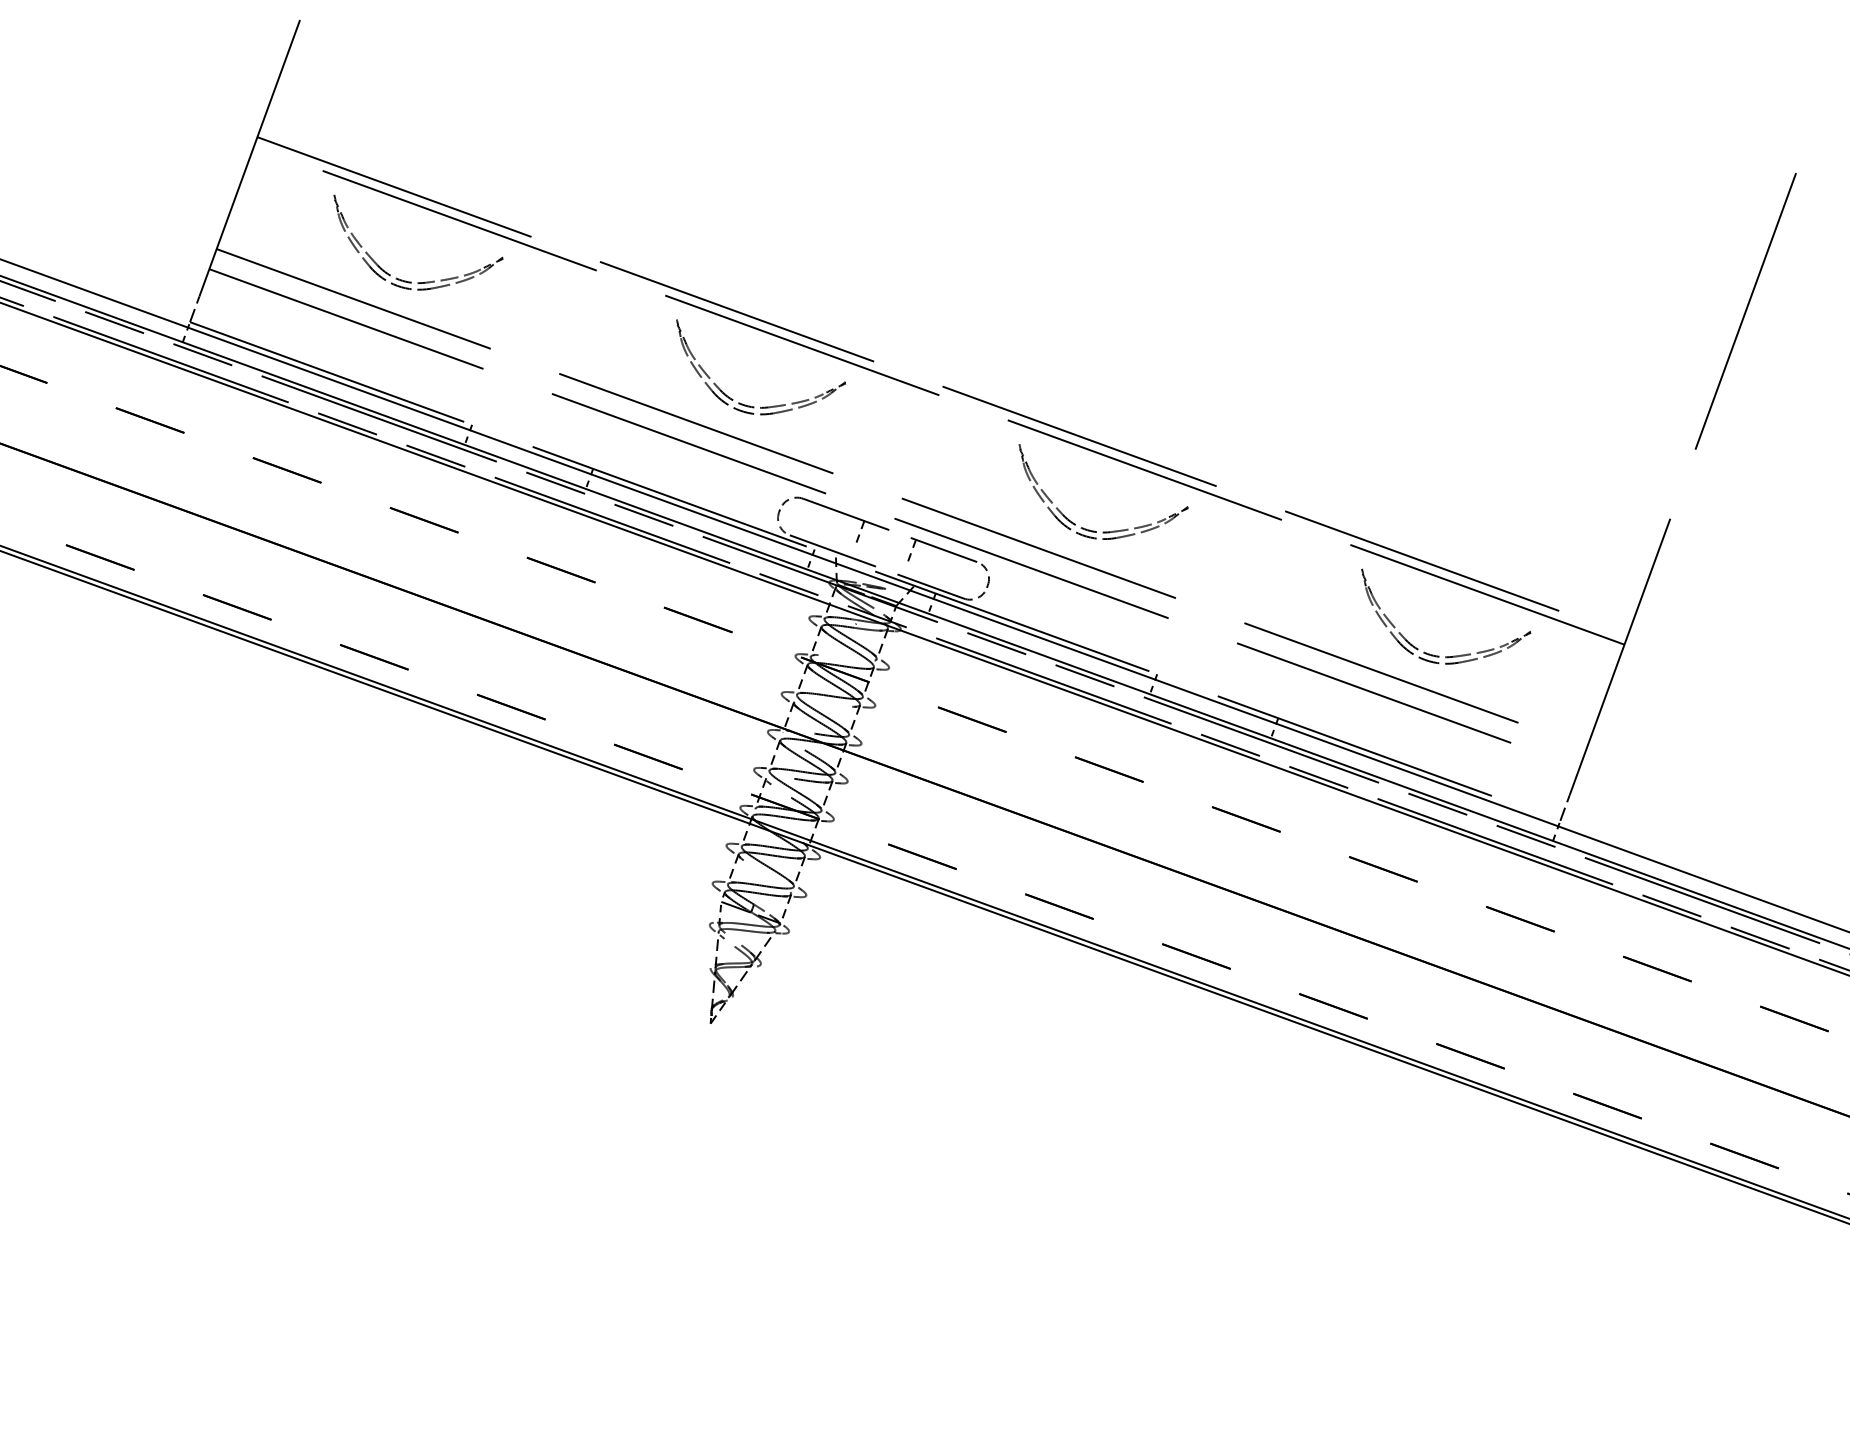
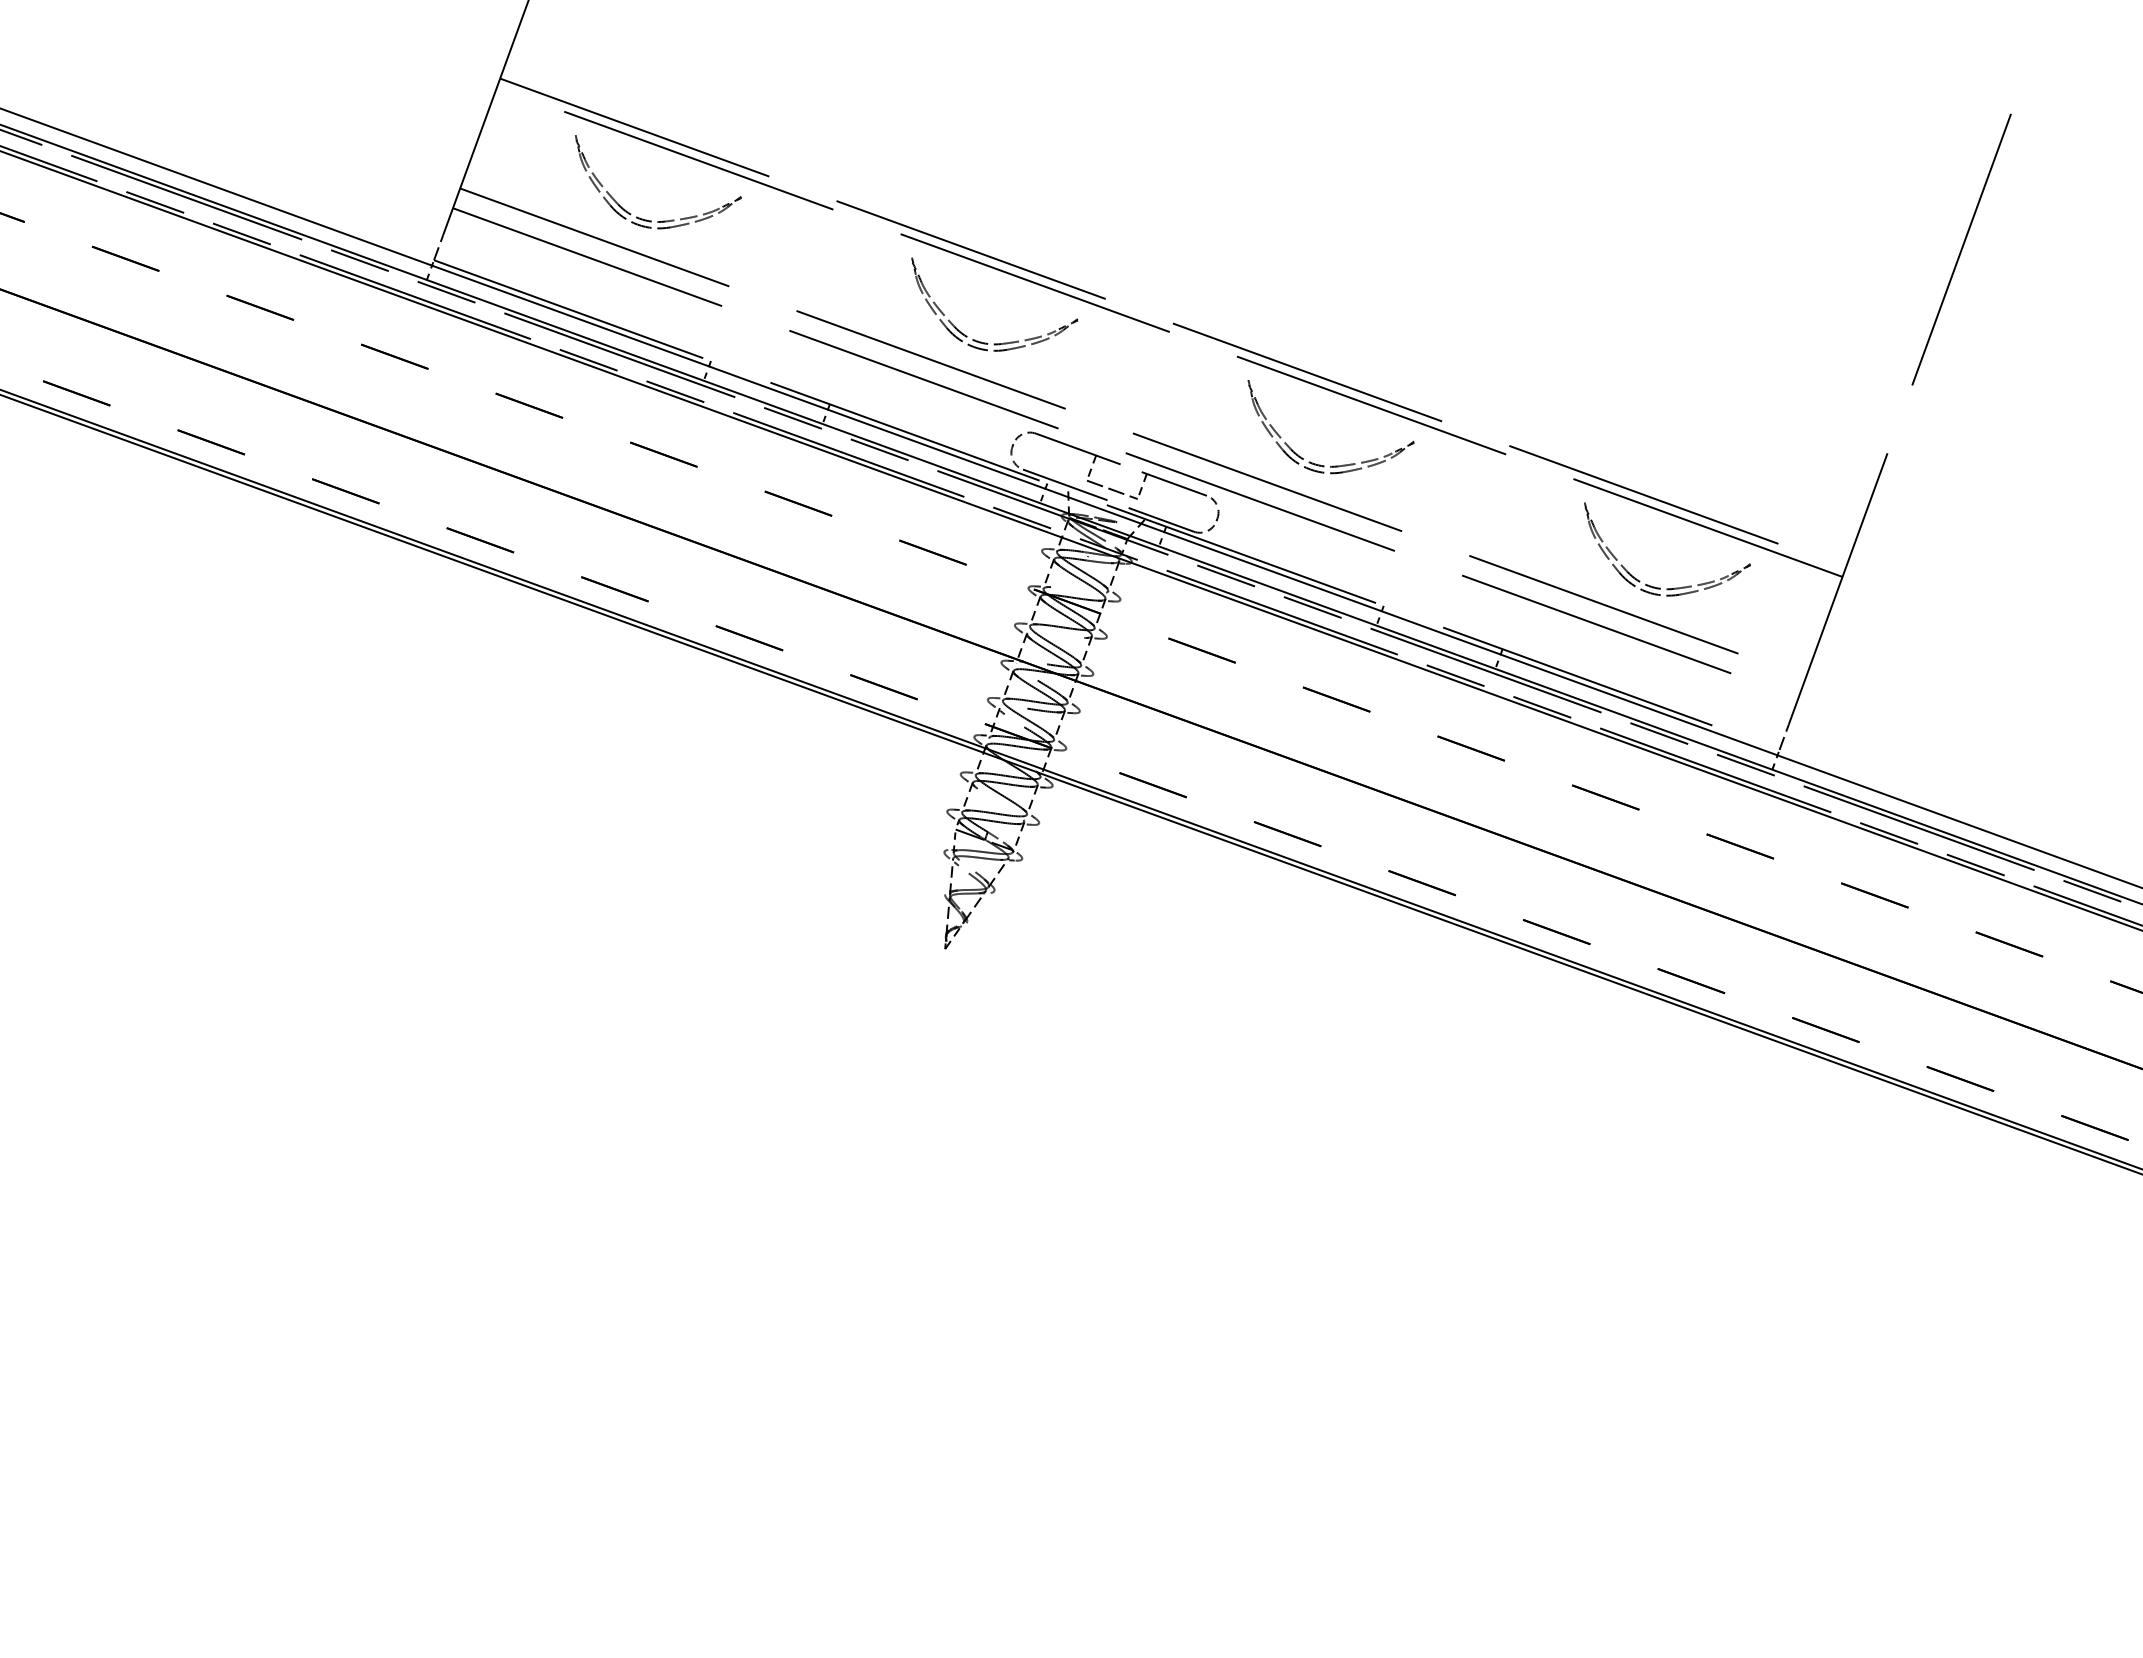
line: (881, 555) -> (1112, 489), added

